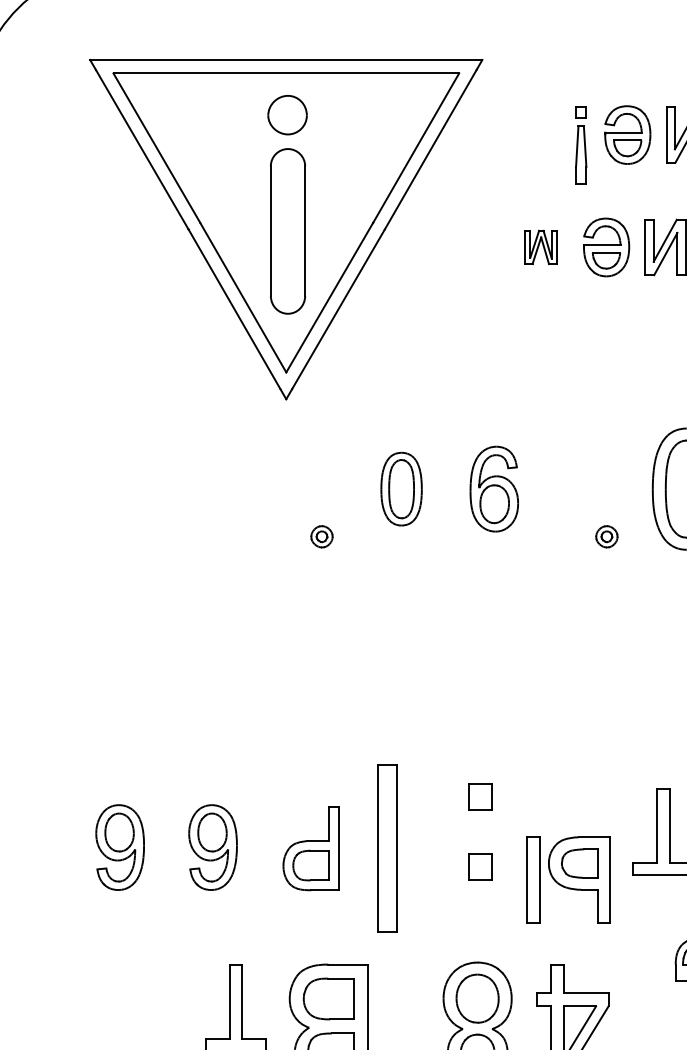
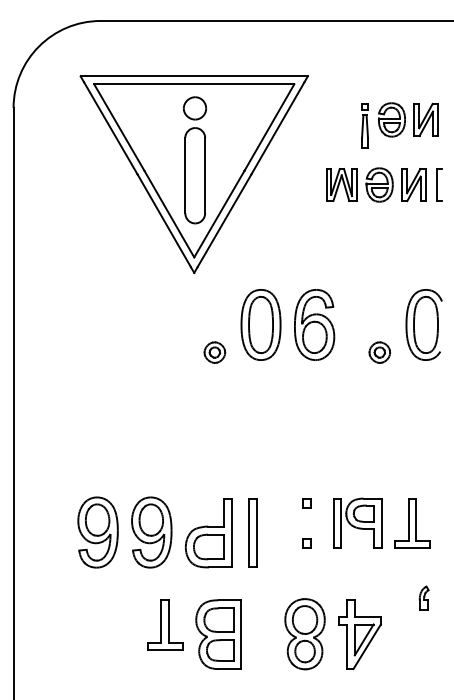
part: (540, 246) -> (341, 184), size x1.67
part: (400, 488) -> (260, 324), size x1.67
part: (493, 488) -> (314, 324), size x1.43
part: (321, 536) -> (214, 352), size x1.67
part: (606, 536) -> (379, 352), size x1.67
part: (480, 797) -> (306, 503), size x0.62
part: (119, 847) -> (97, 532), size x1.43
part: (212, 847) -> (151, 532), size x1.43
part: (386, 847) -> (252, 532), size x0.71
part: (310, 849) -> (208, 533), size x1.43
part: (480, 866) -> (306, 543), size x0.62
part: (568, 878) -> (357, 522), moved

